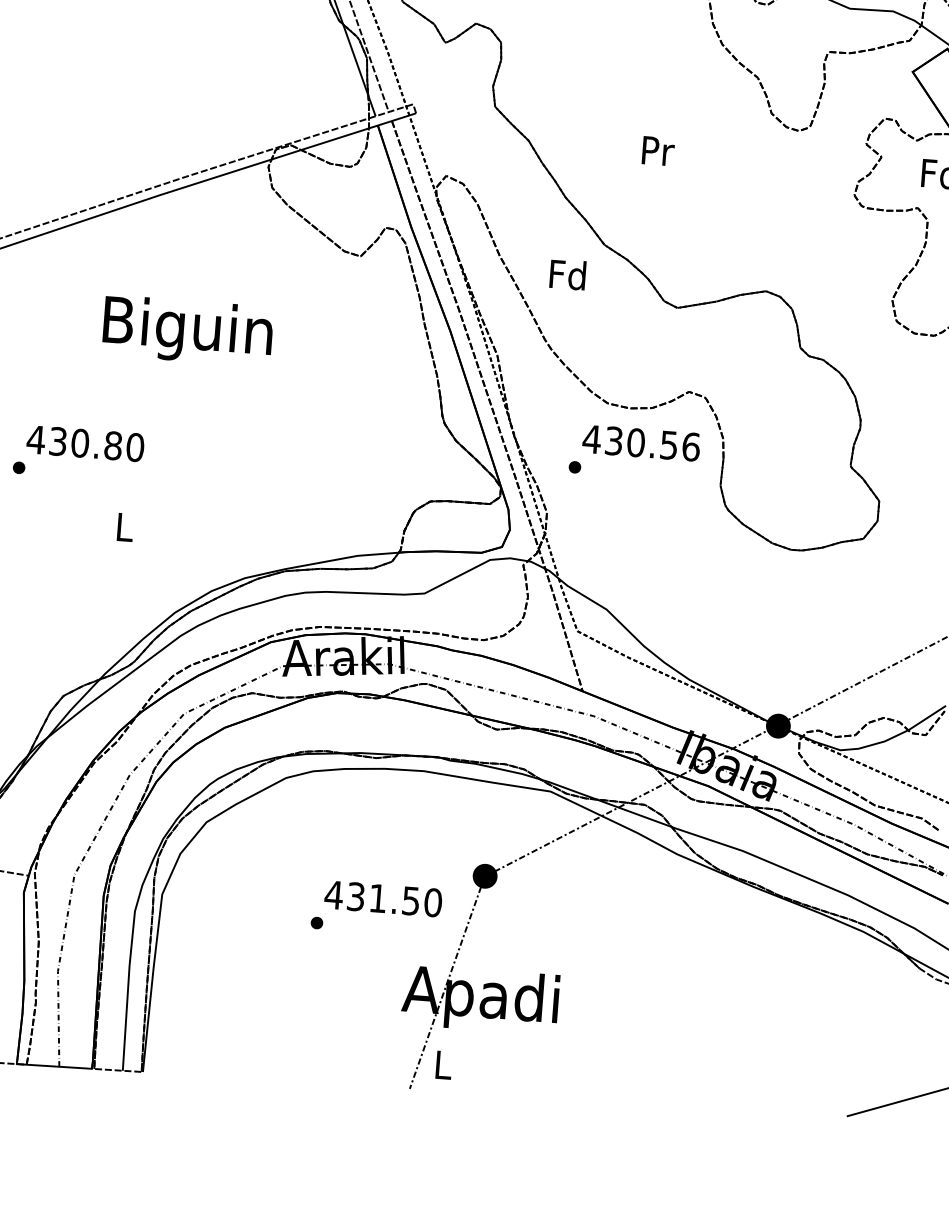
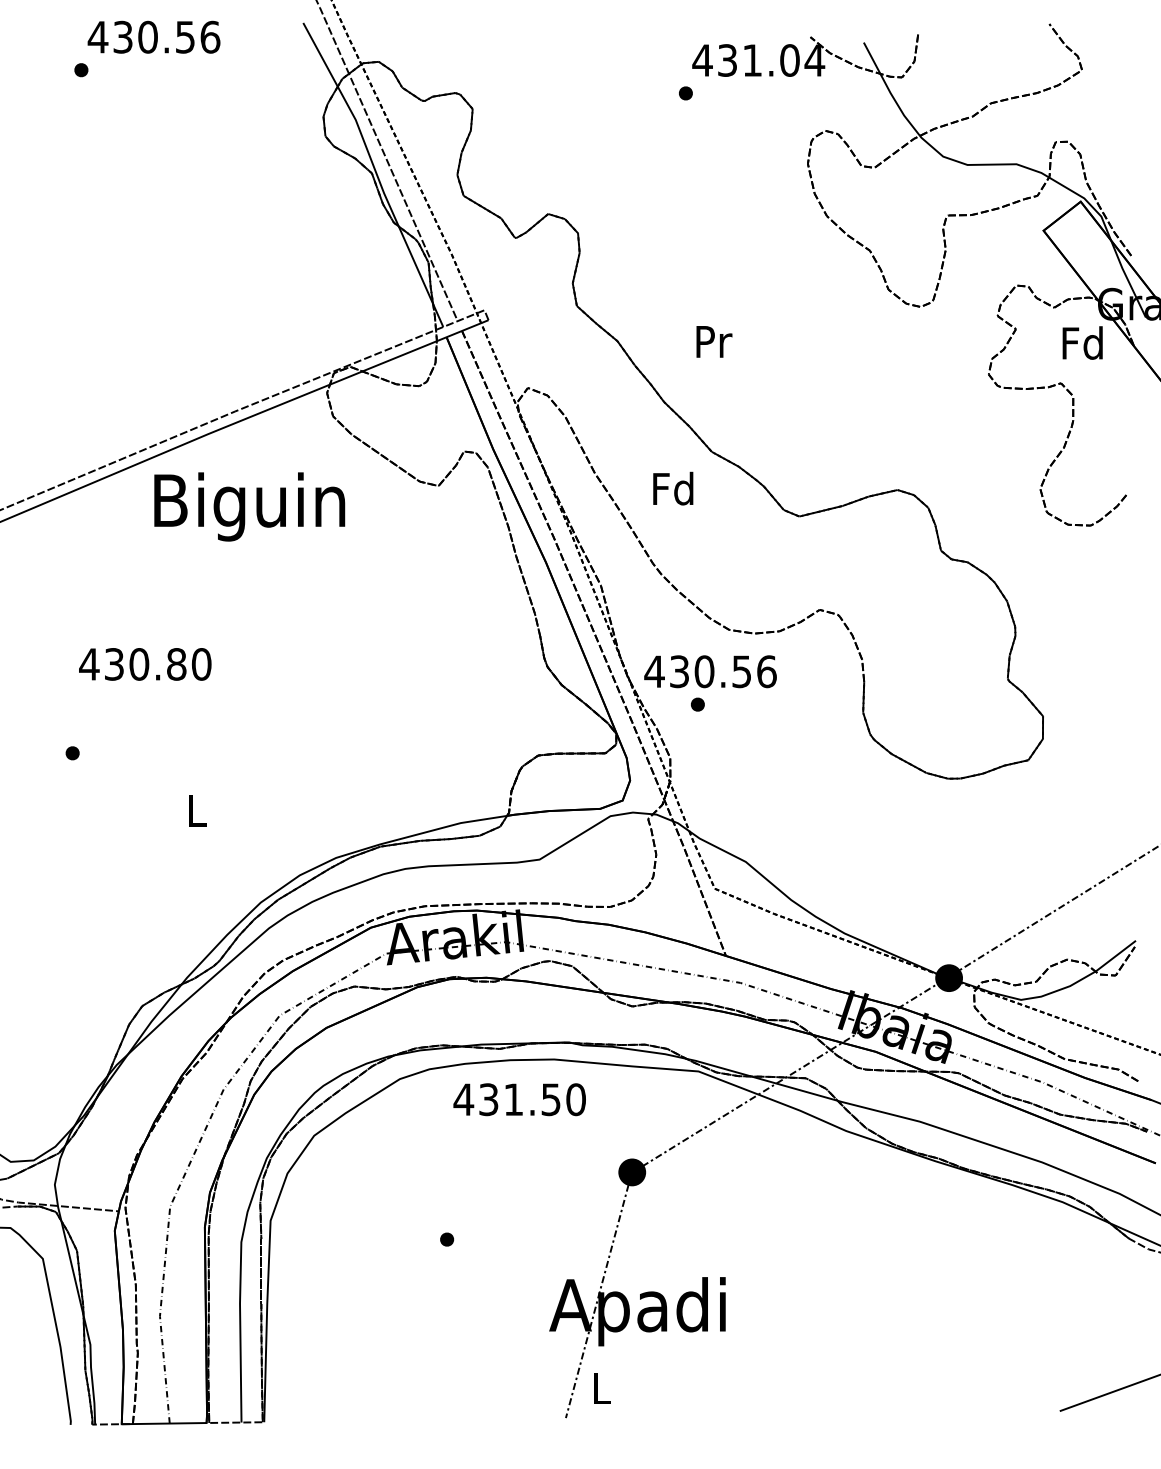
text: (658, 150) -> (714, 341), moved
text: (187, 330) -> (249, 506), moved
text: (641, 442) -> (710, 671), moved
text: (85, 443) -> (145, 664), moved
text: (383, 898) -> (519, 1099), moved

